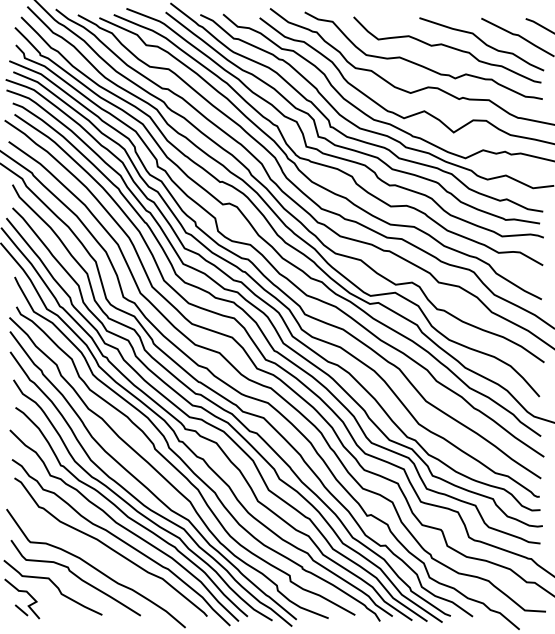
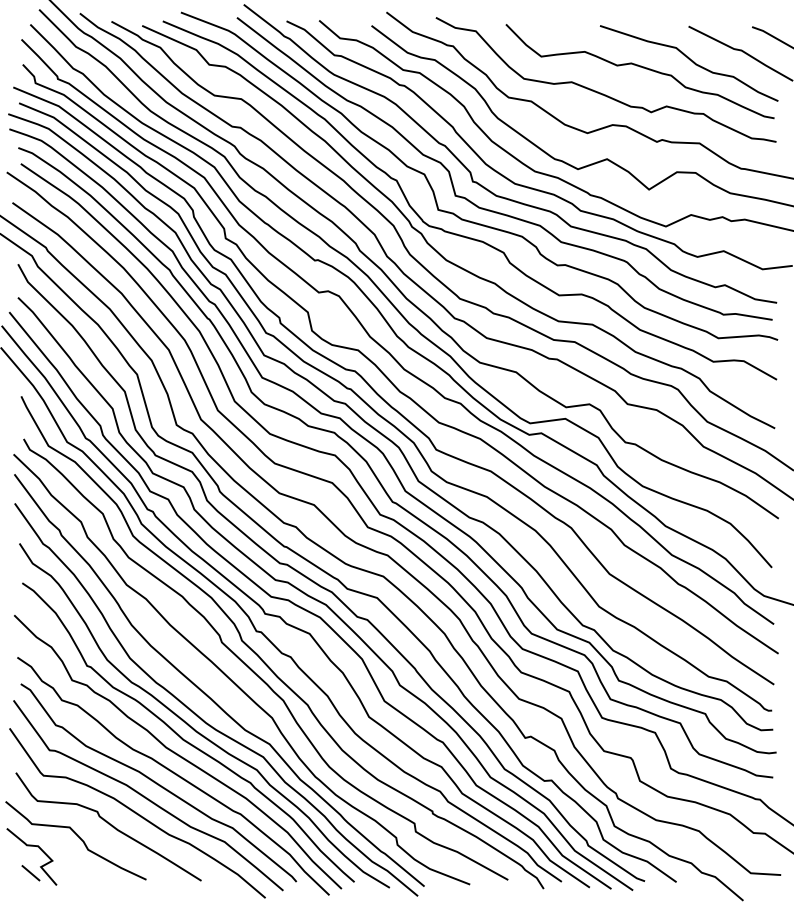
curve: (103, 557) -> (148, 797), added

